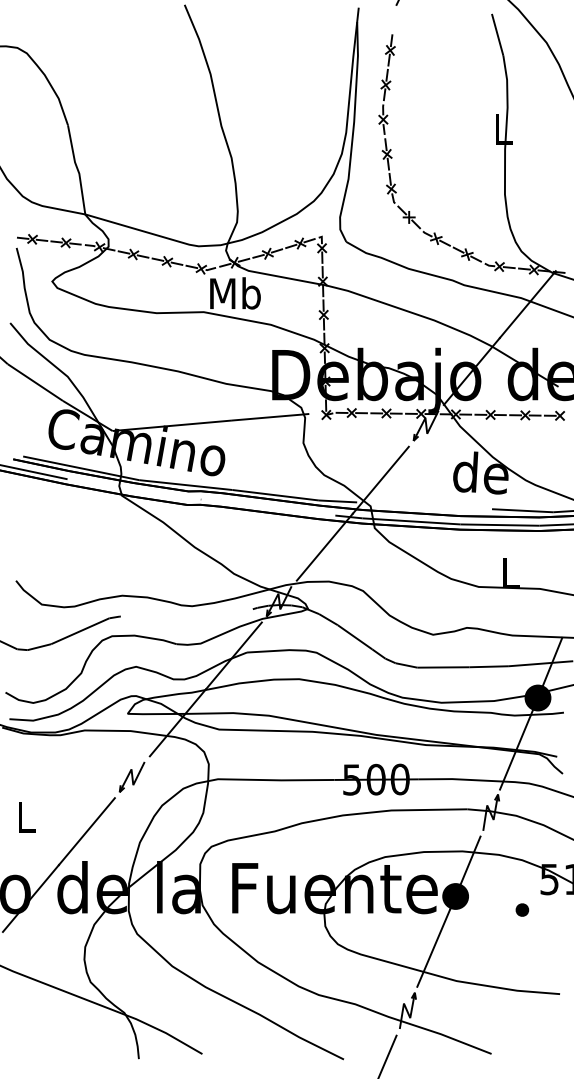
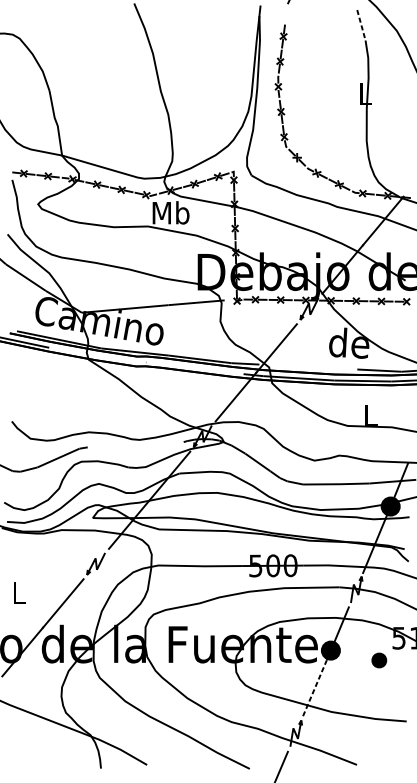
line: (497, 34) -> (361, 24), solid -> dashed
part: (522, 909) -> (379, 660), size x1.6
line: (433, 948) -> (314, 688), solid -> dashed

